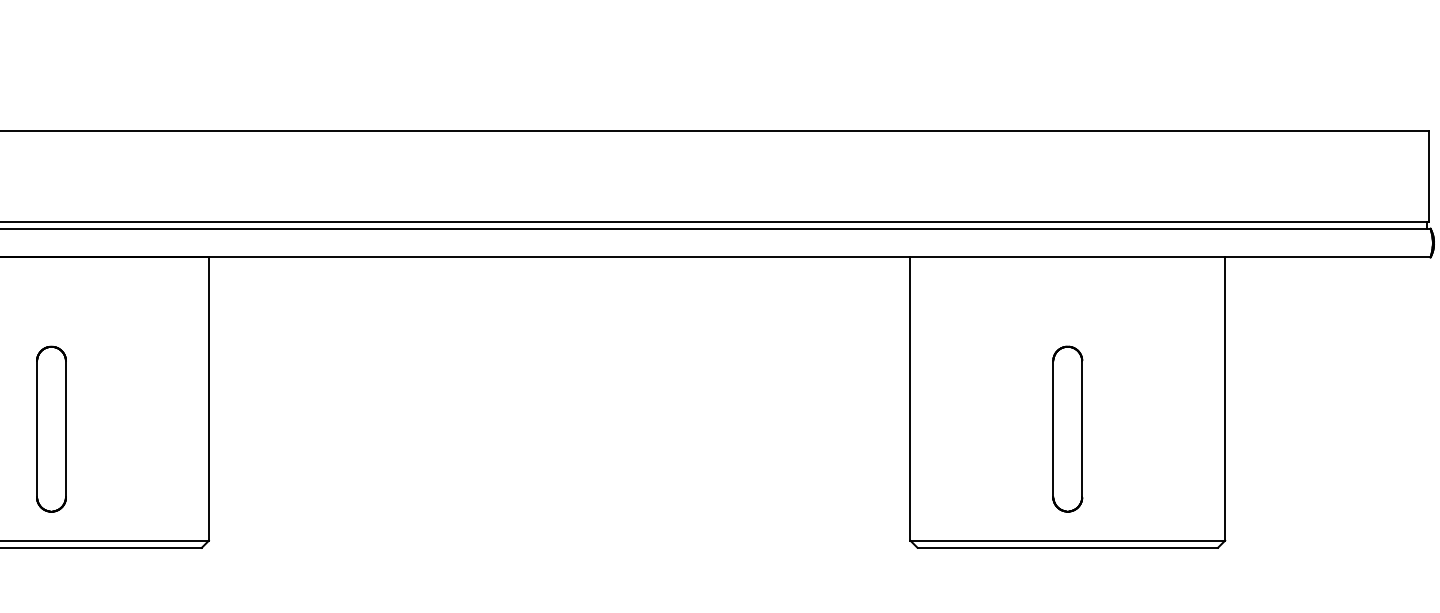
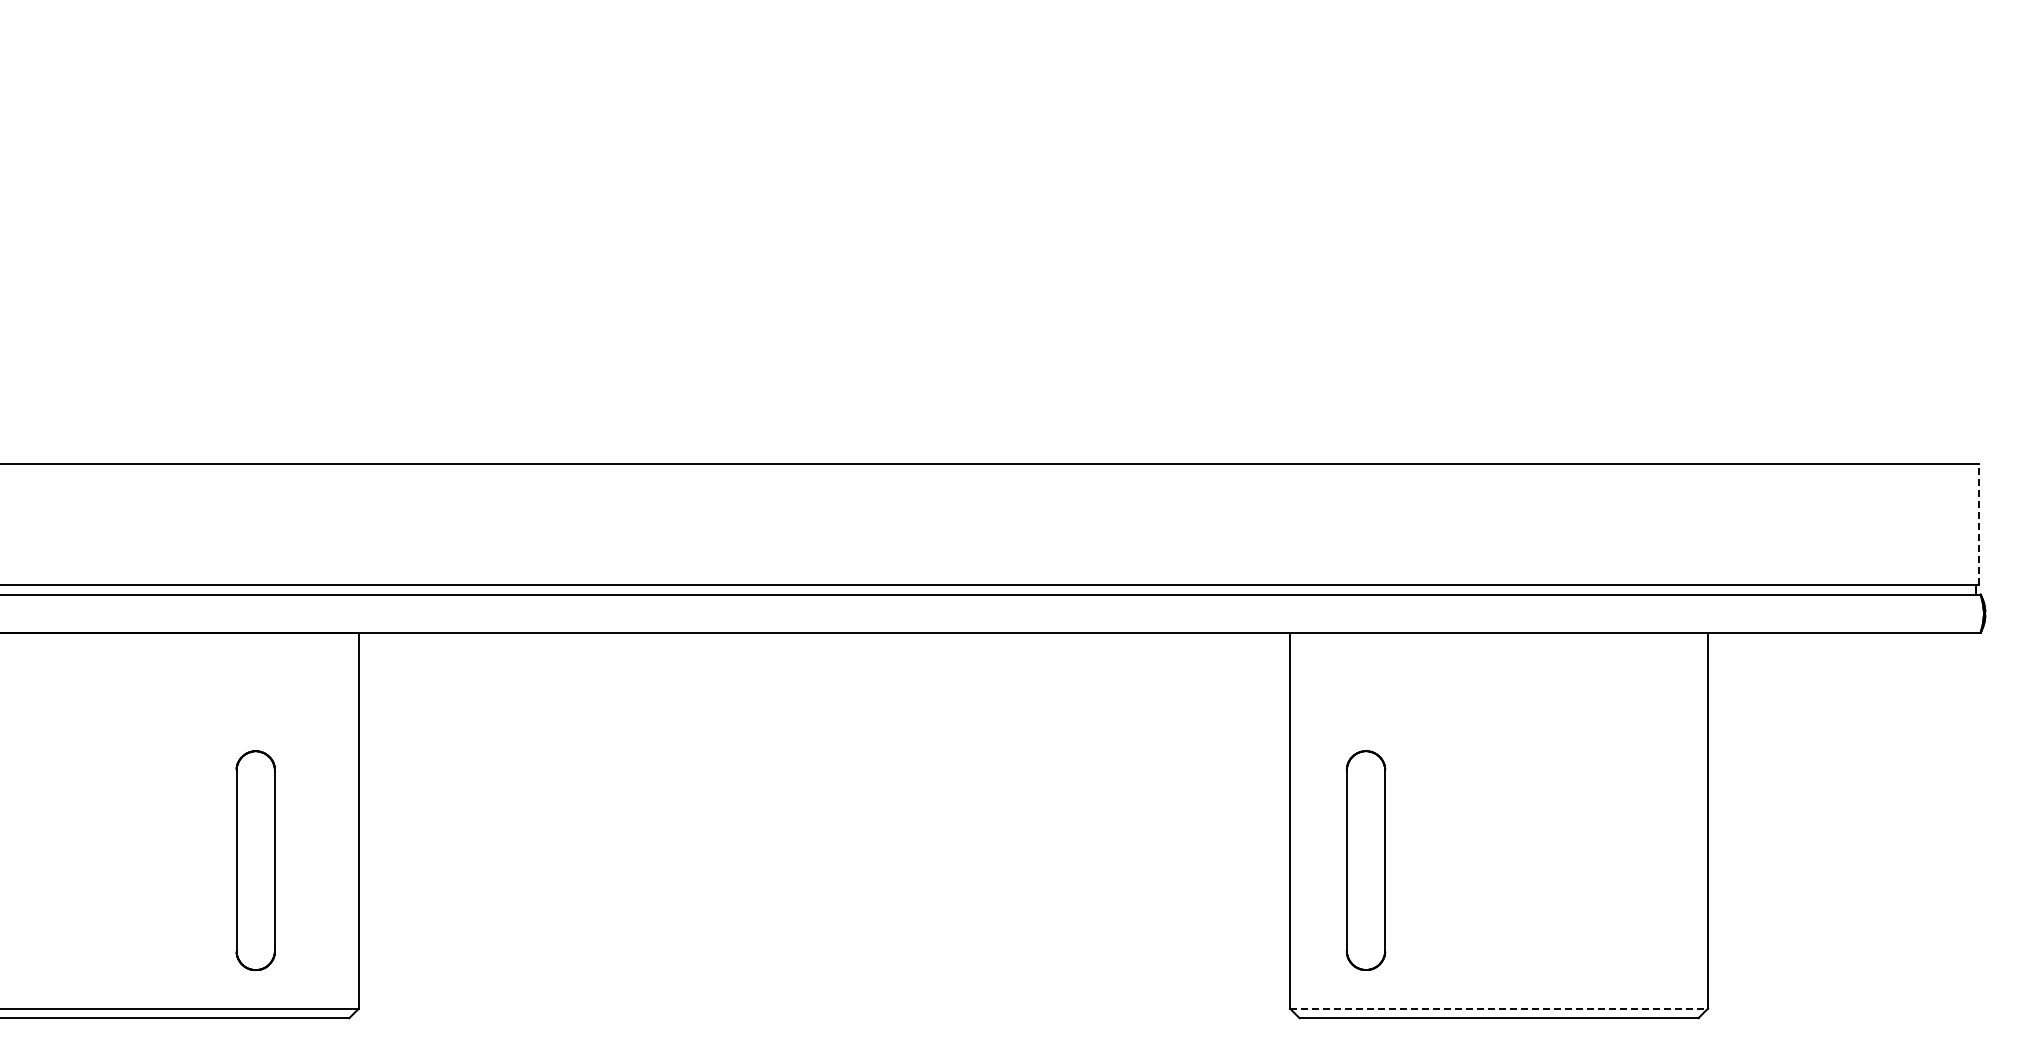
line: (1428, 175) -> (1978, 524), solid -> dashed
part: (51, 429) -> (255, 860), moved
part: (1067, 429) -> (1365, 860), moved
line: (1068, 540) -> (1499, 1008), solid -> dashed

